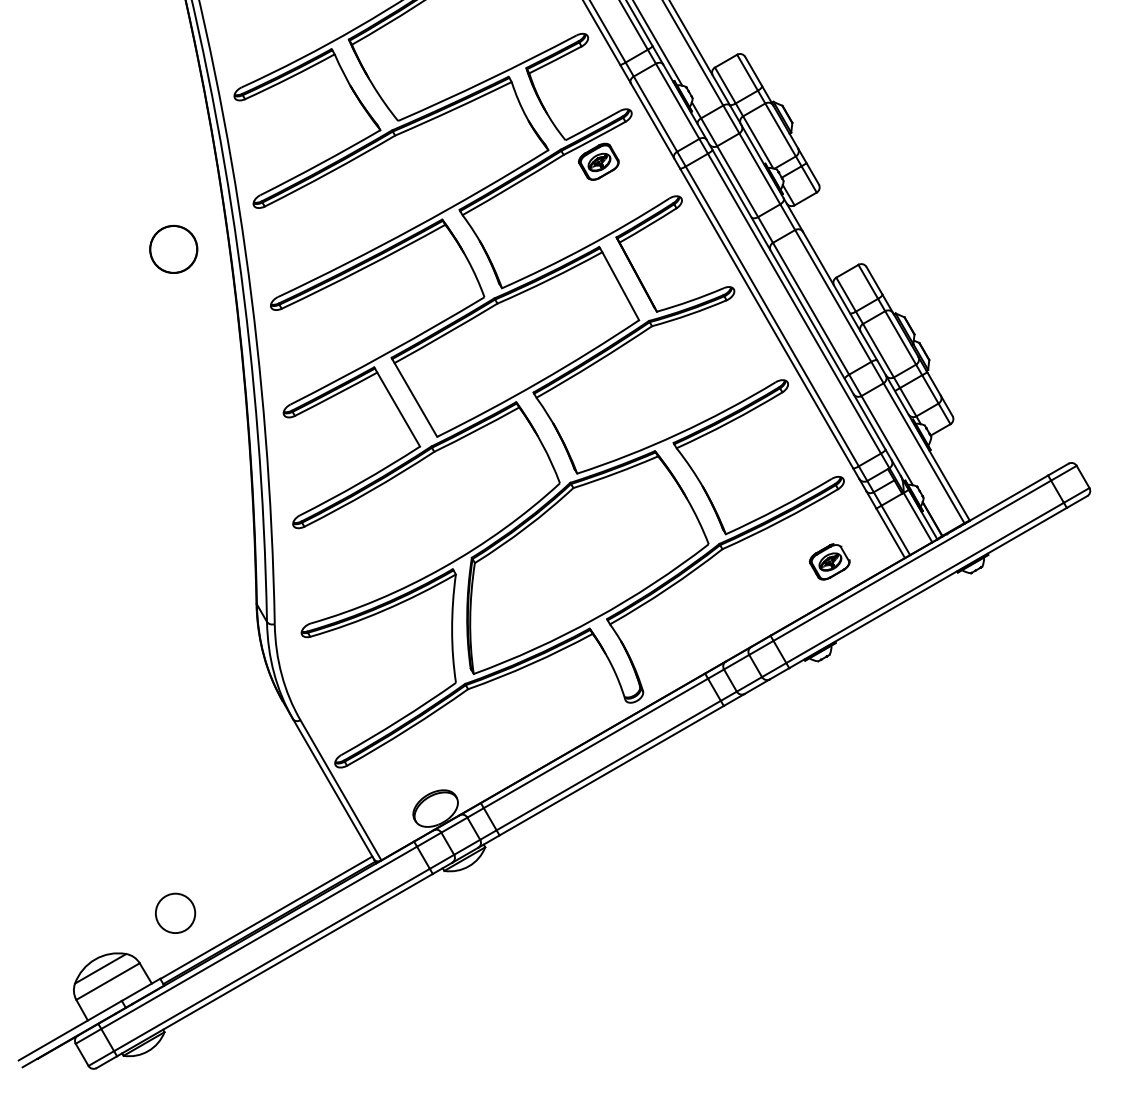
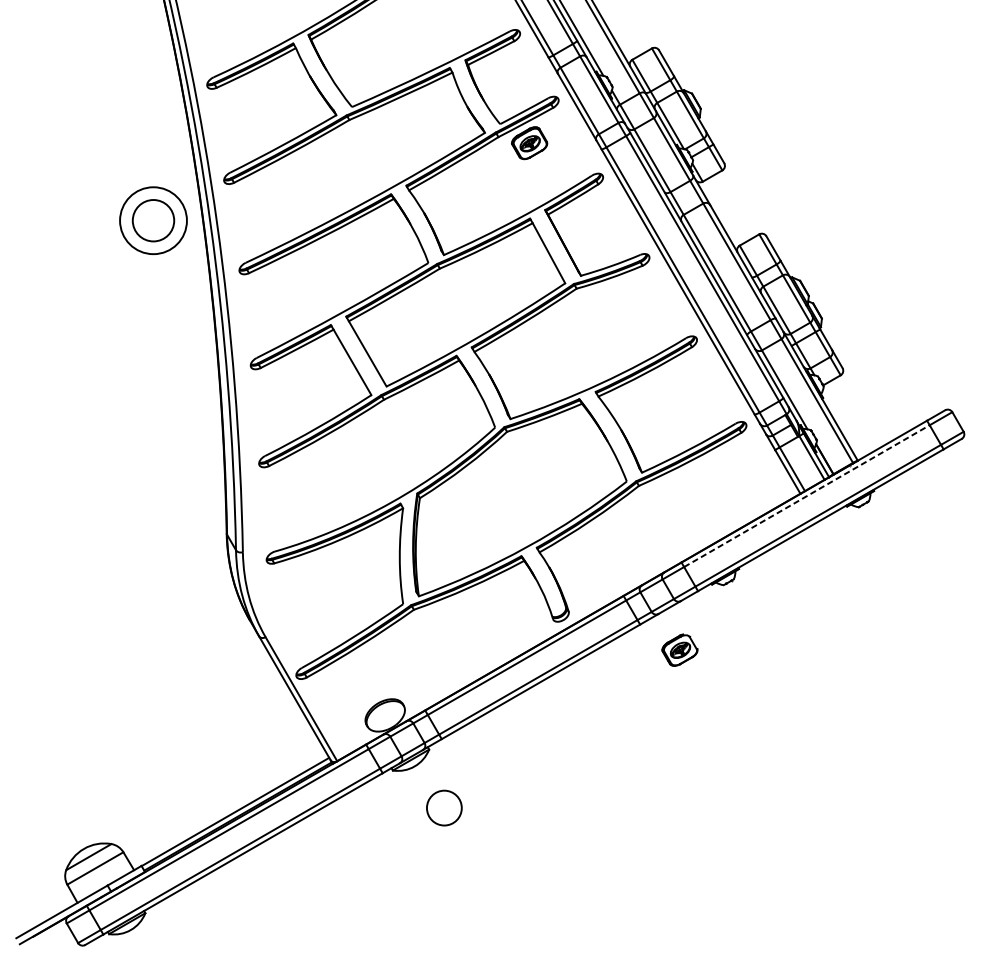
circle: (173, 249) -> (153, 220), size x1.6
line: (912, 560) -> (807, 495), solid -> dashed
part: (829, 561) -> (679, 649), moved
circle: (175, 912) -> (444, 807), moved

